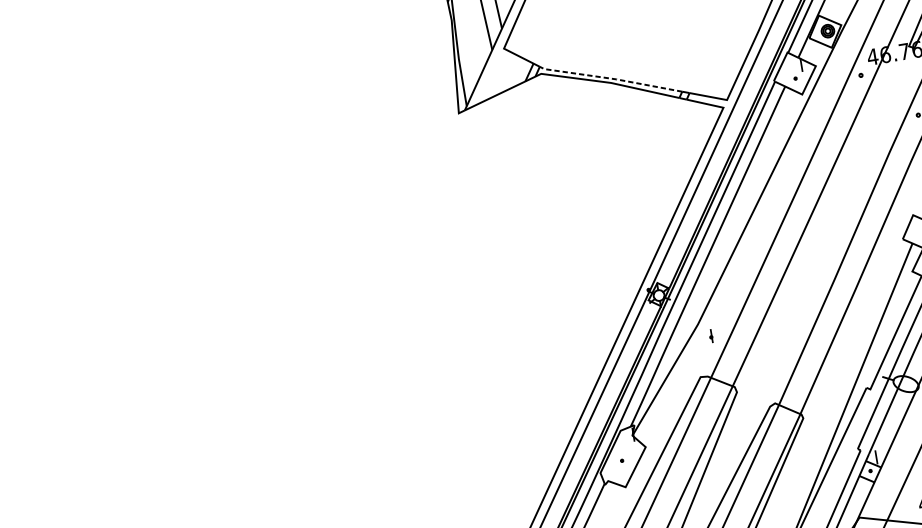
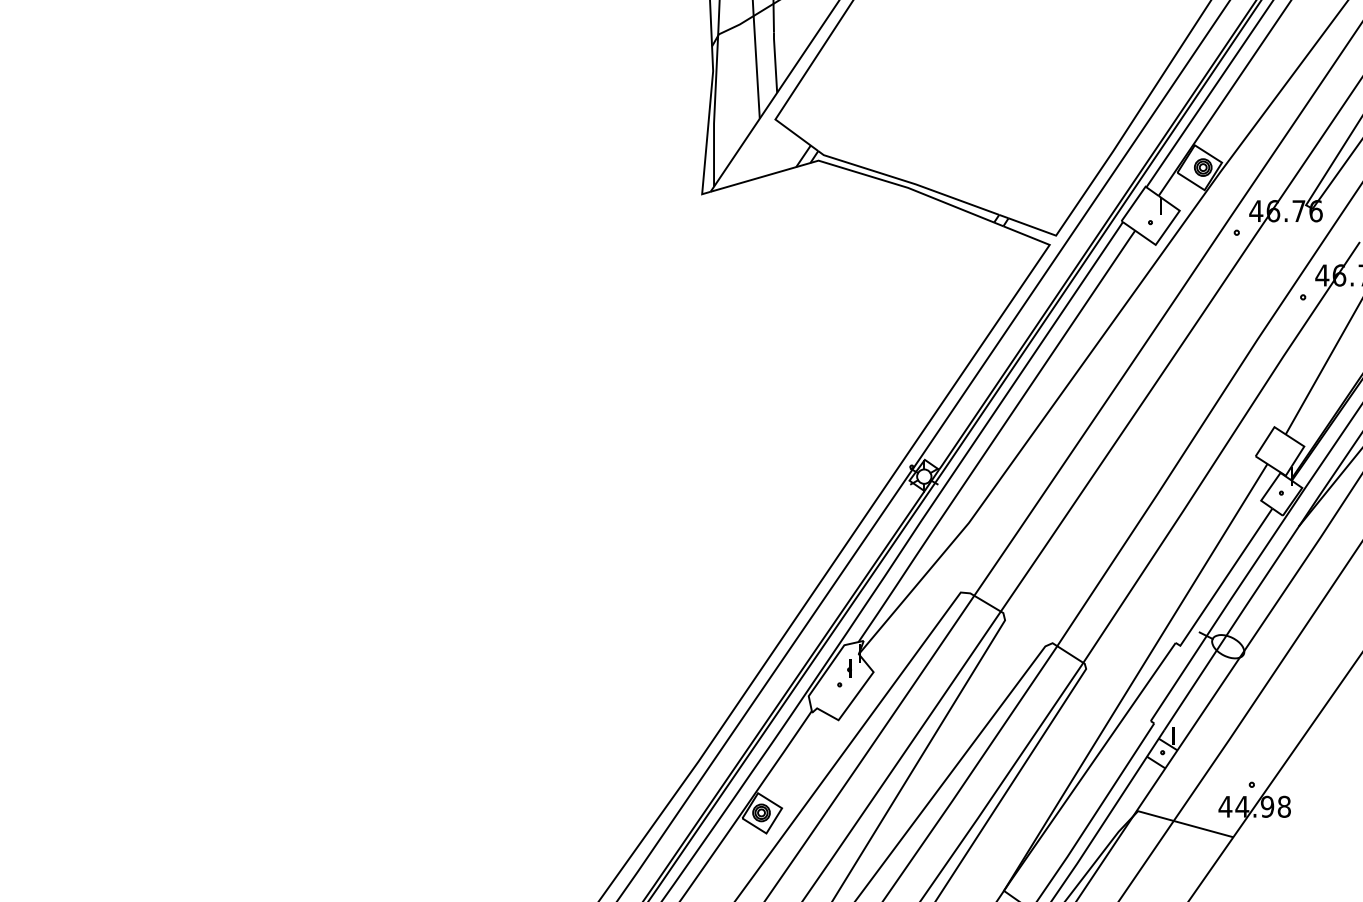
line: (610, 78) -> (908, 181), dashed -> solid
part: (711, 336) -> (849, 668), moved

